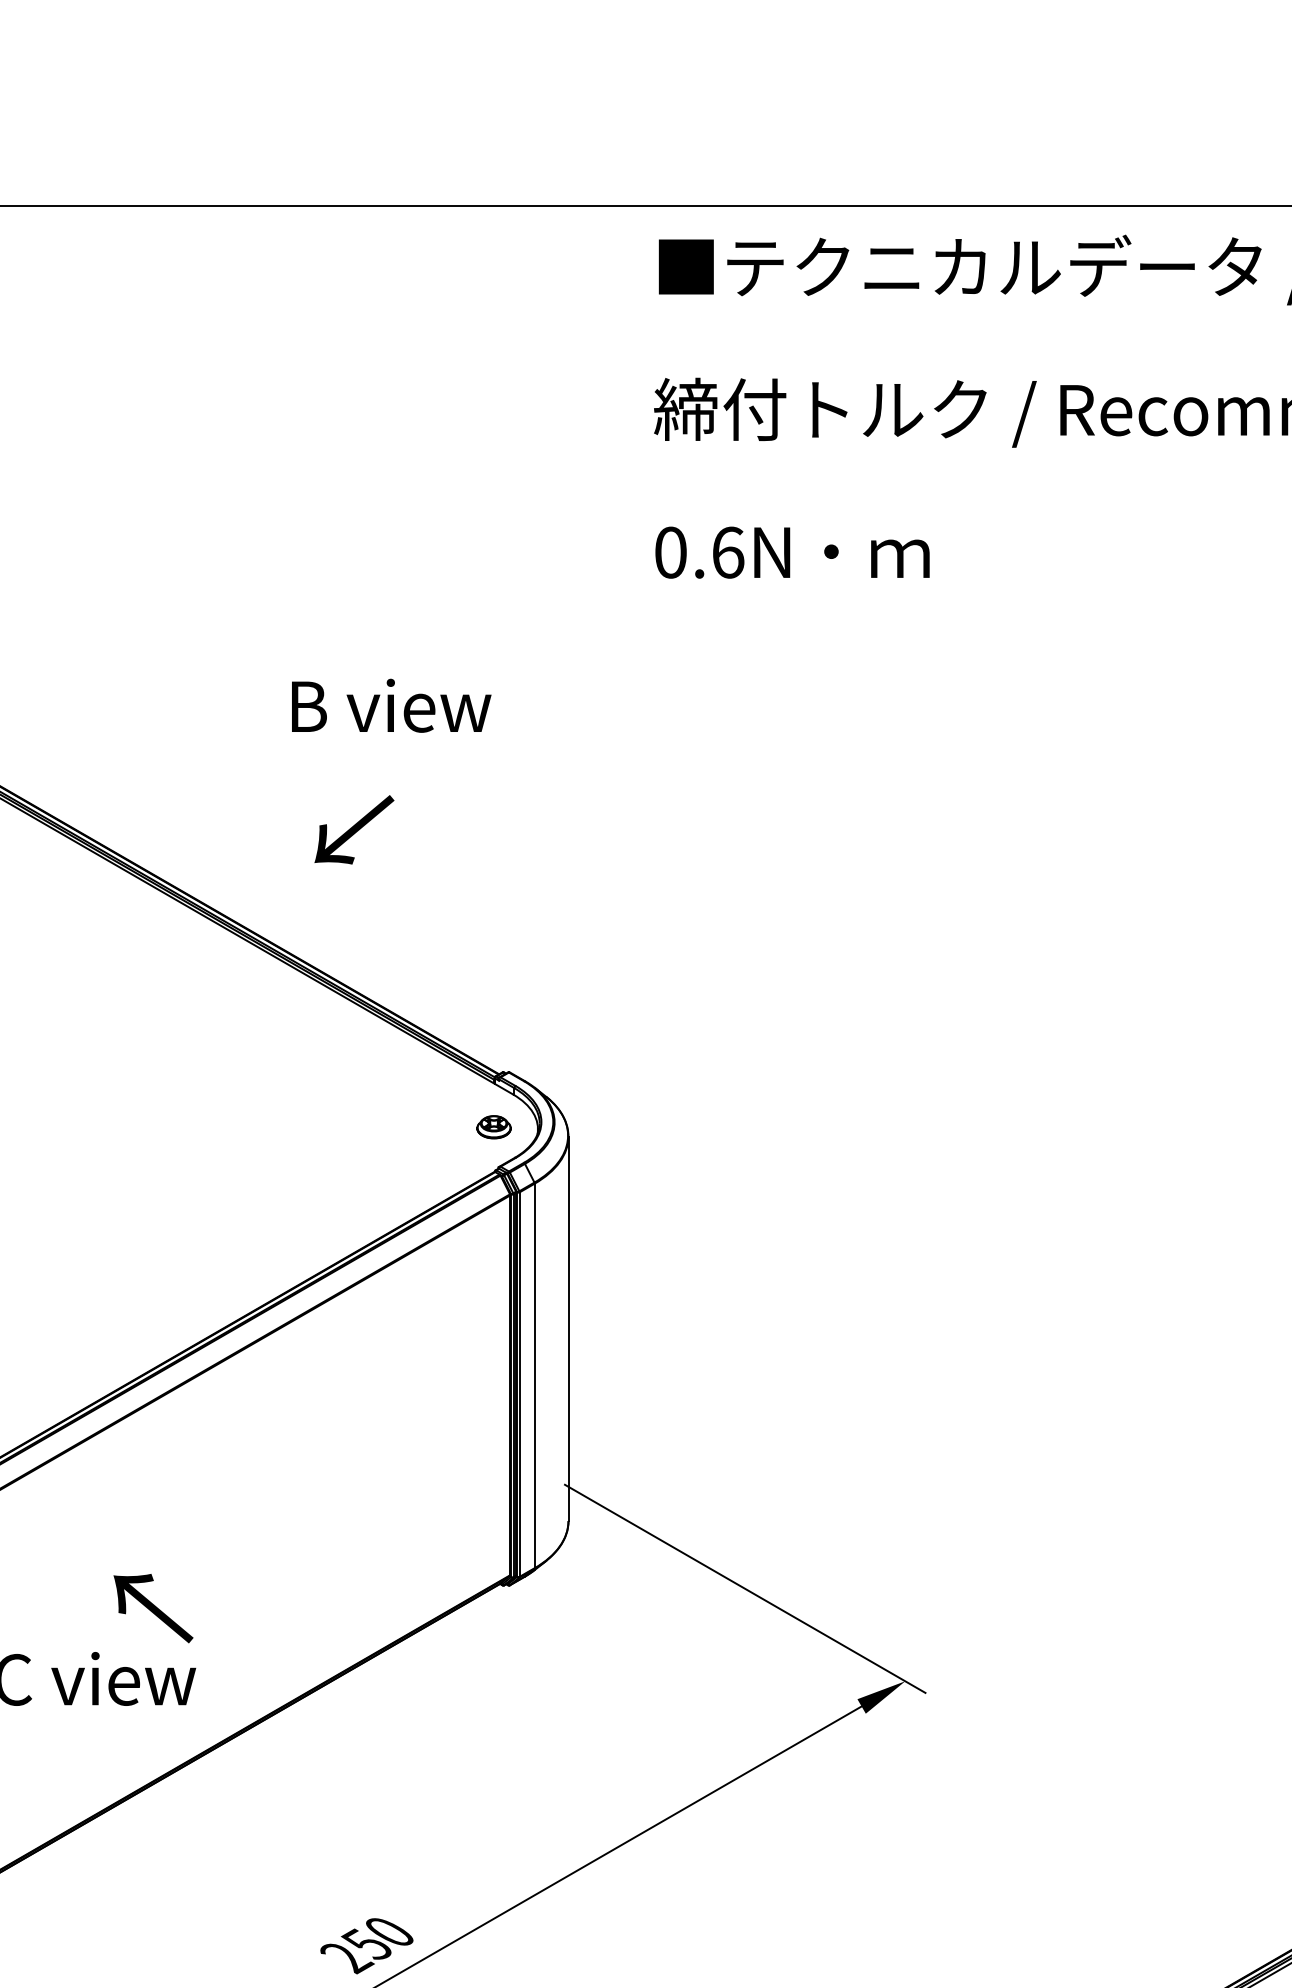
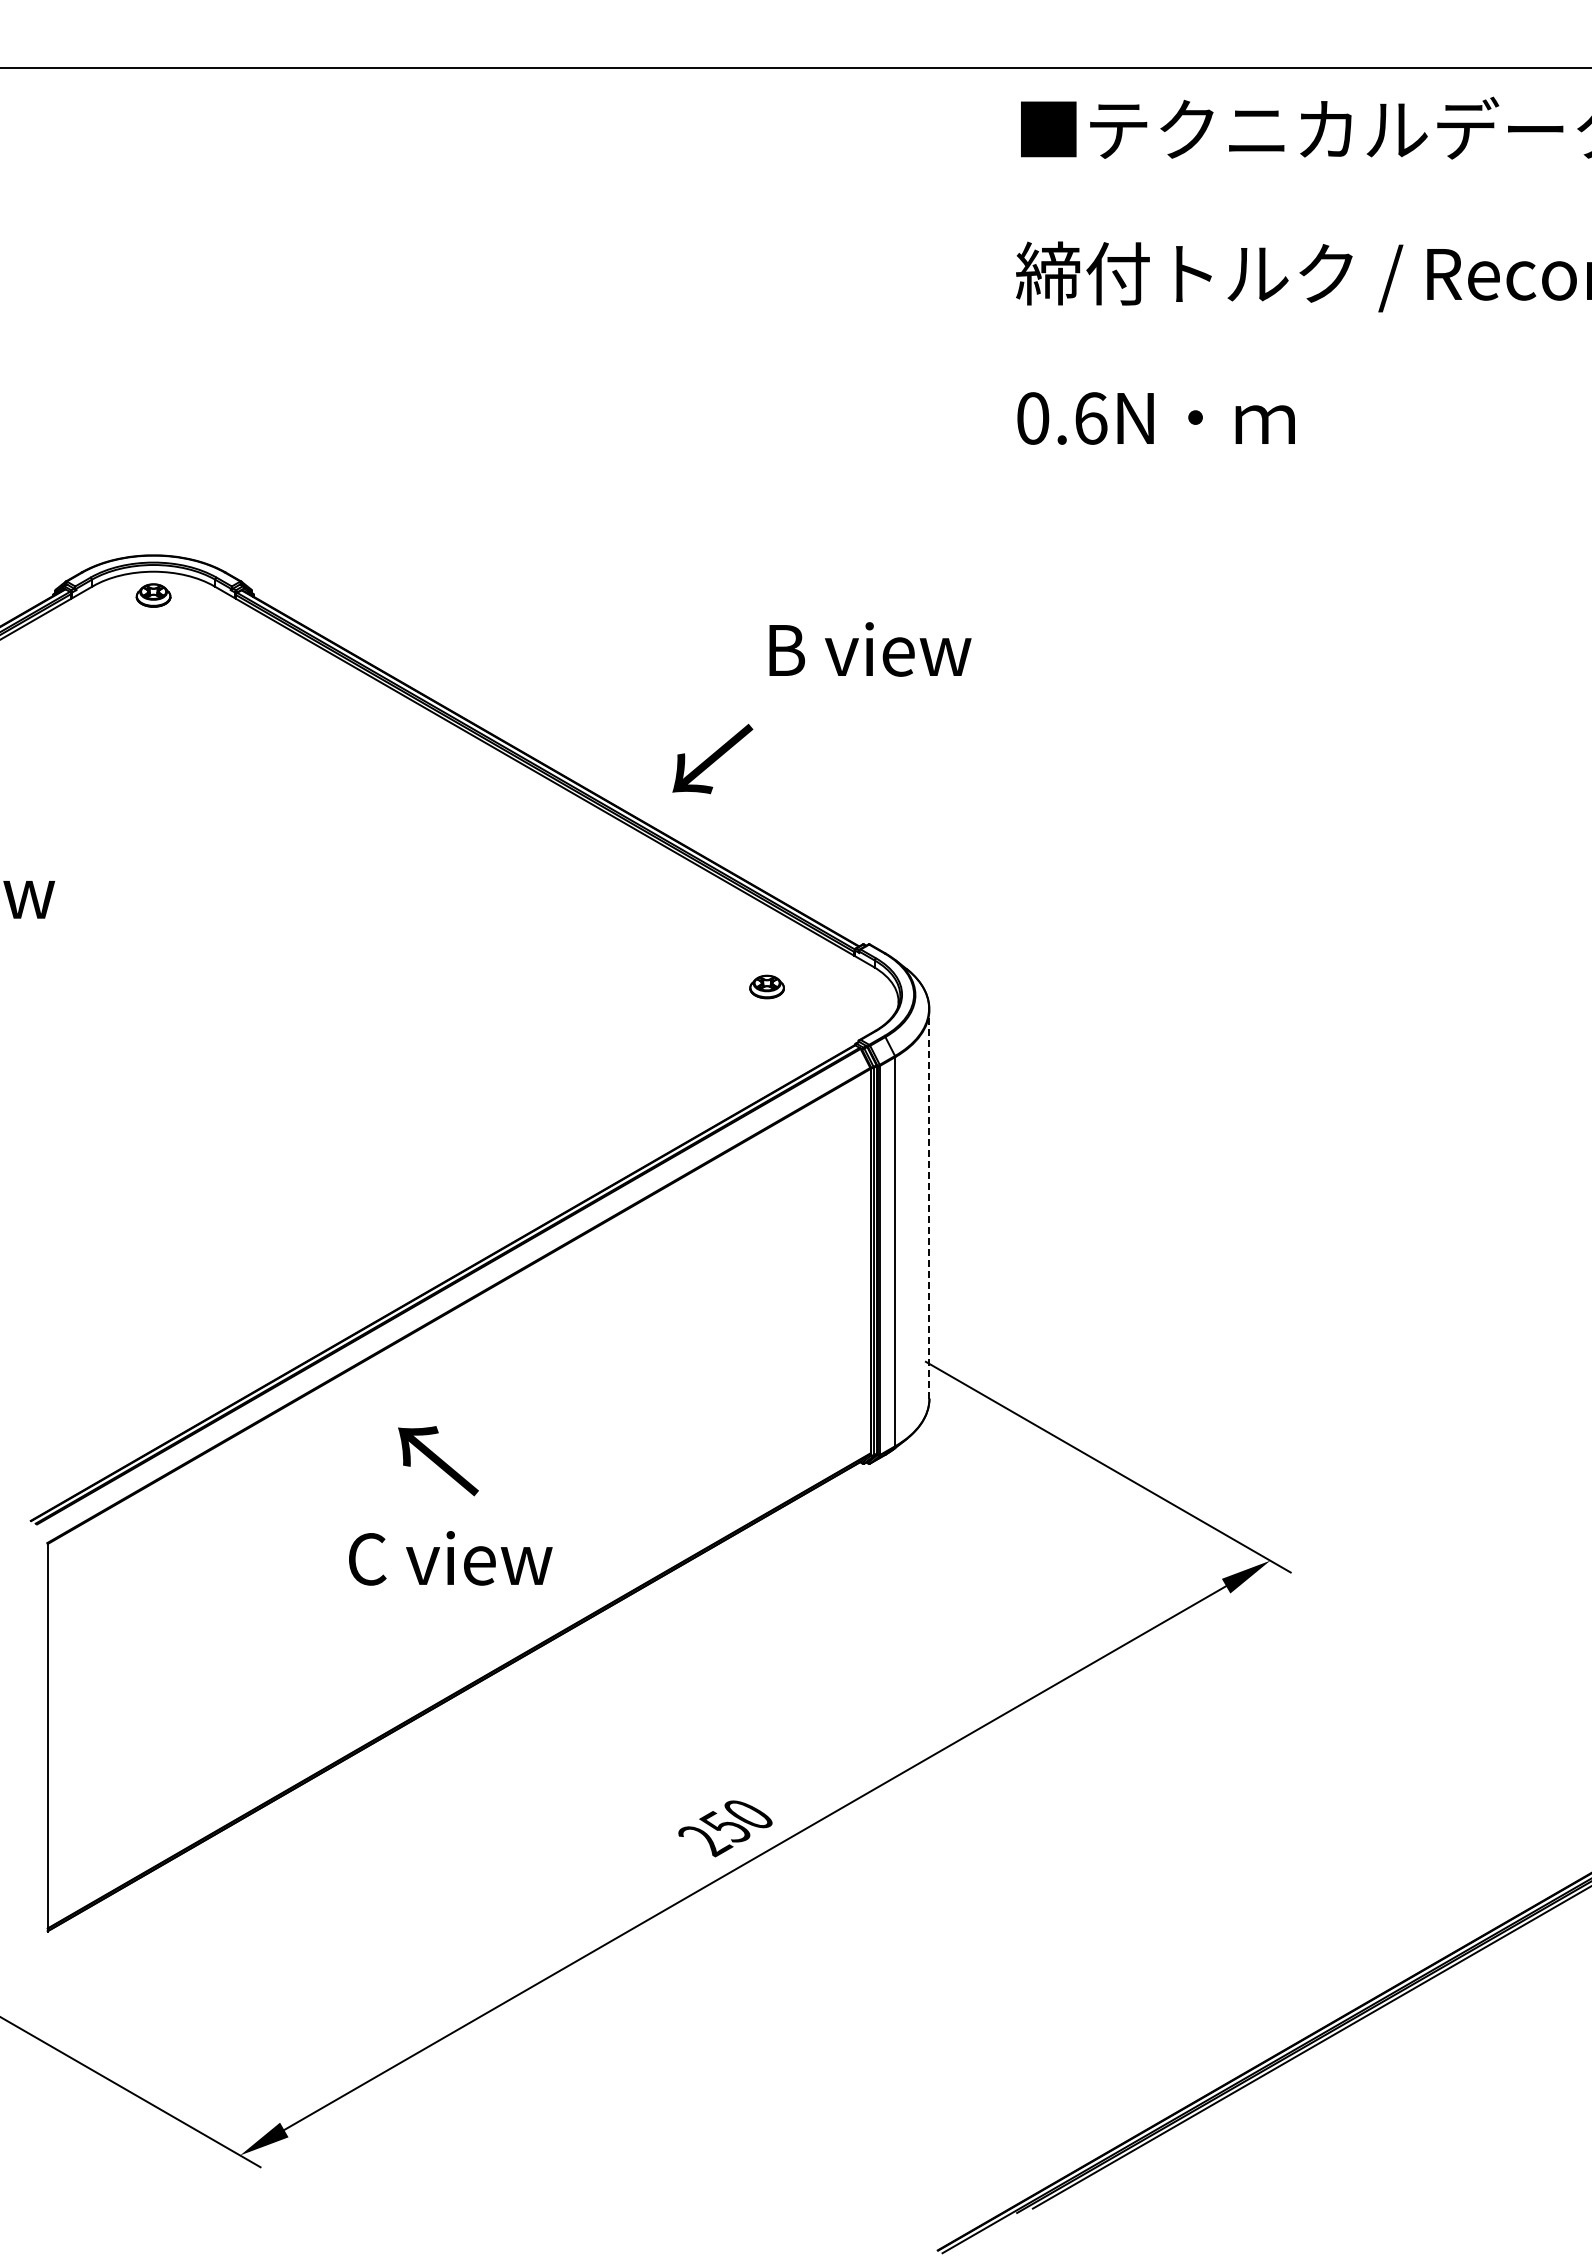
text: (391, 705) -> (870, 649), moved
text: (354, 830) -> (712, 759), moved
part: (493, 1126) -> (766, 986), moved
line: (568, 1329) -> (929, 1204), solid -> dashed
text: (153, 1608) -> (438, 1461), moved

